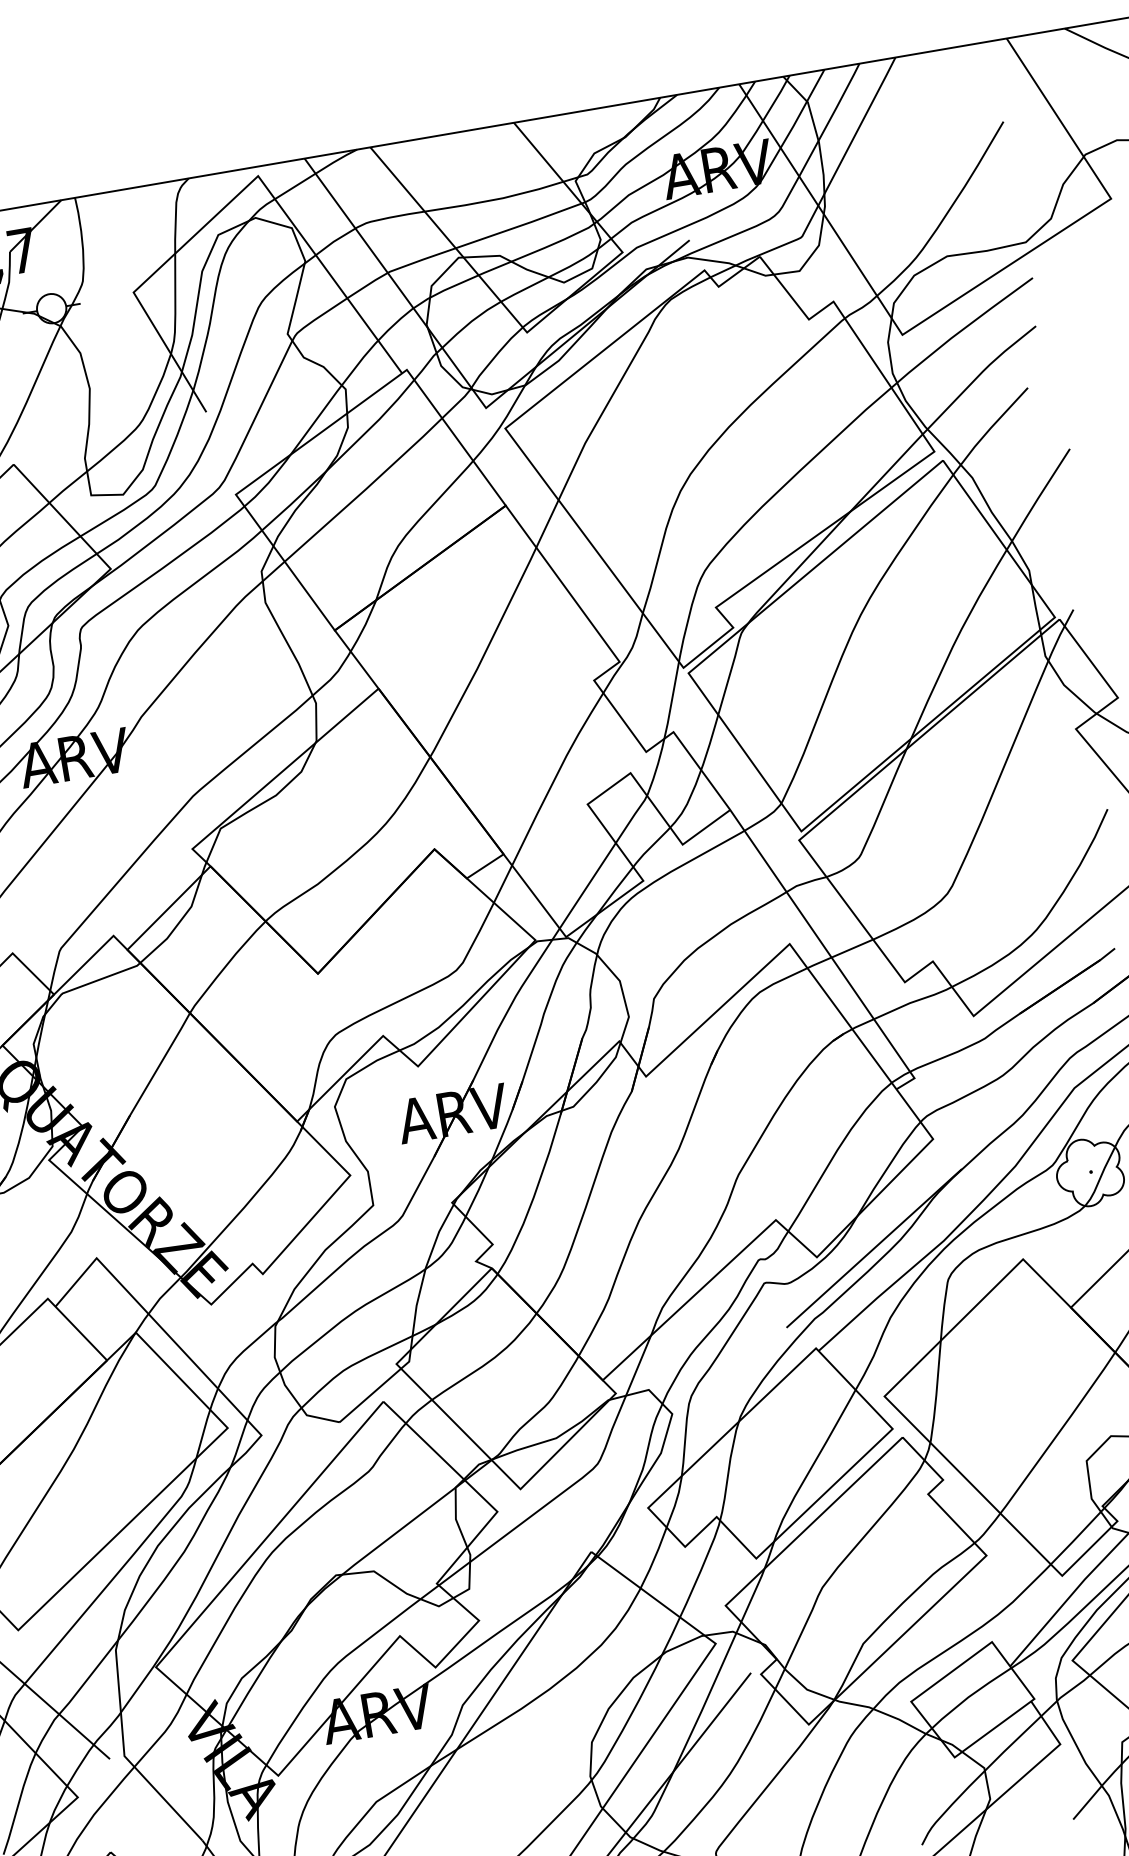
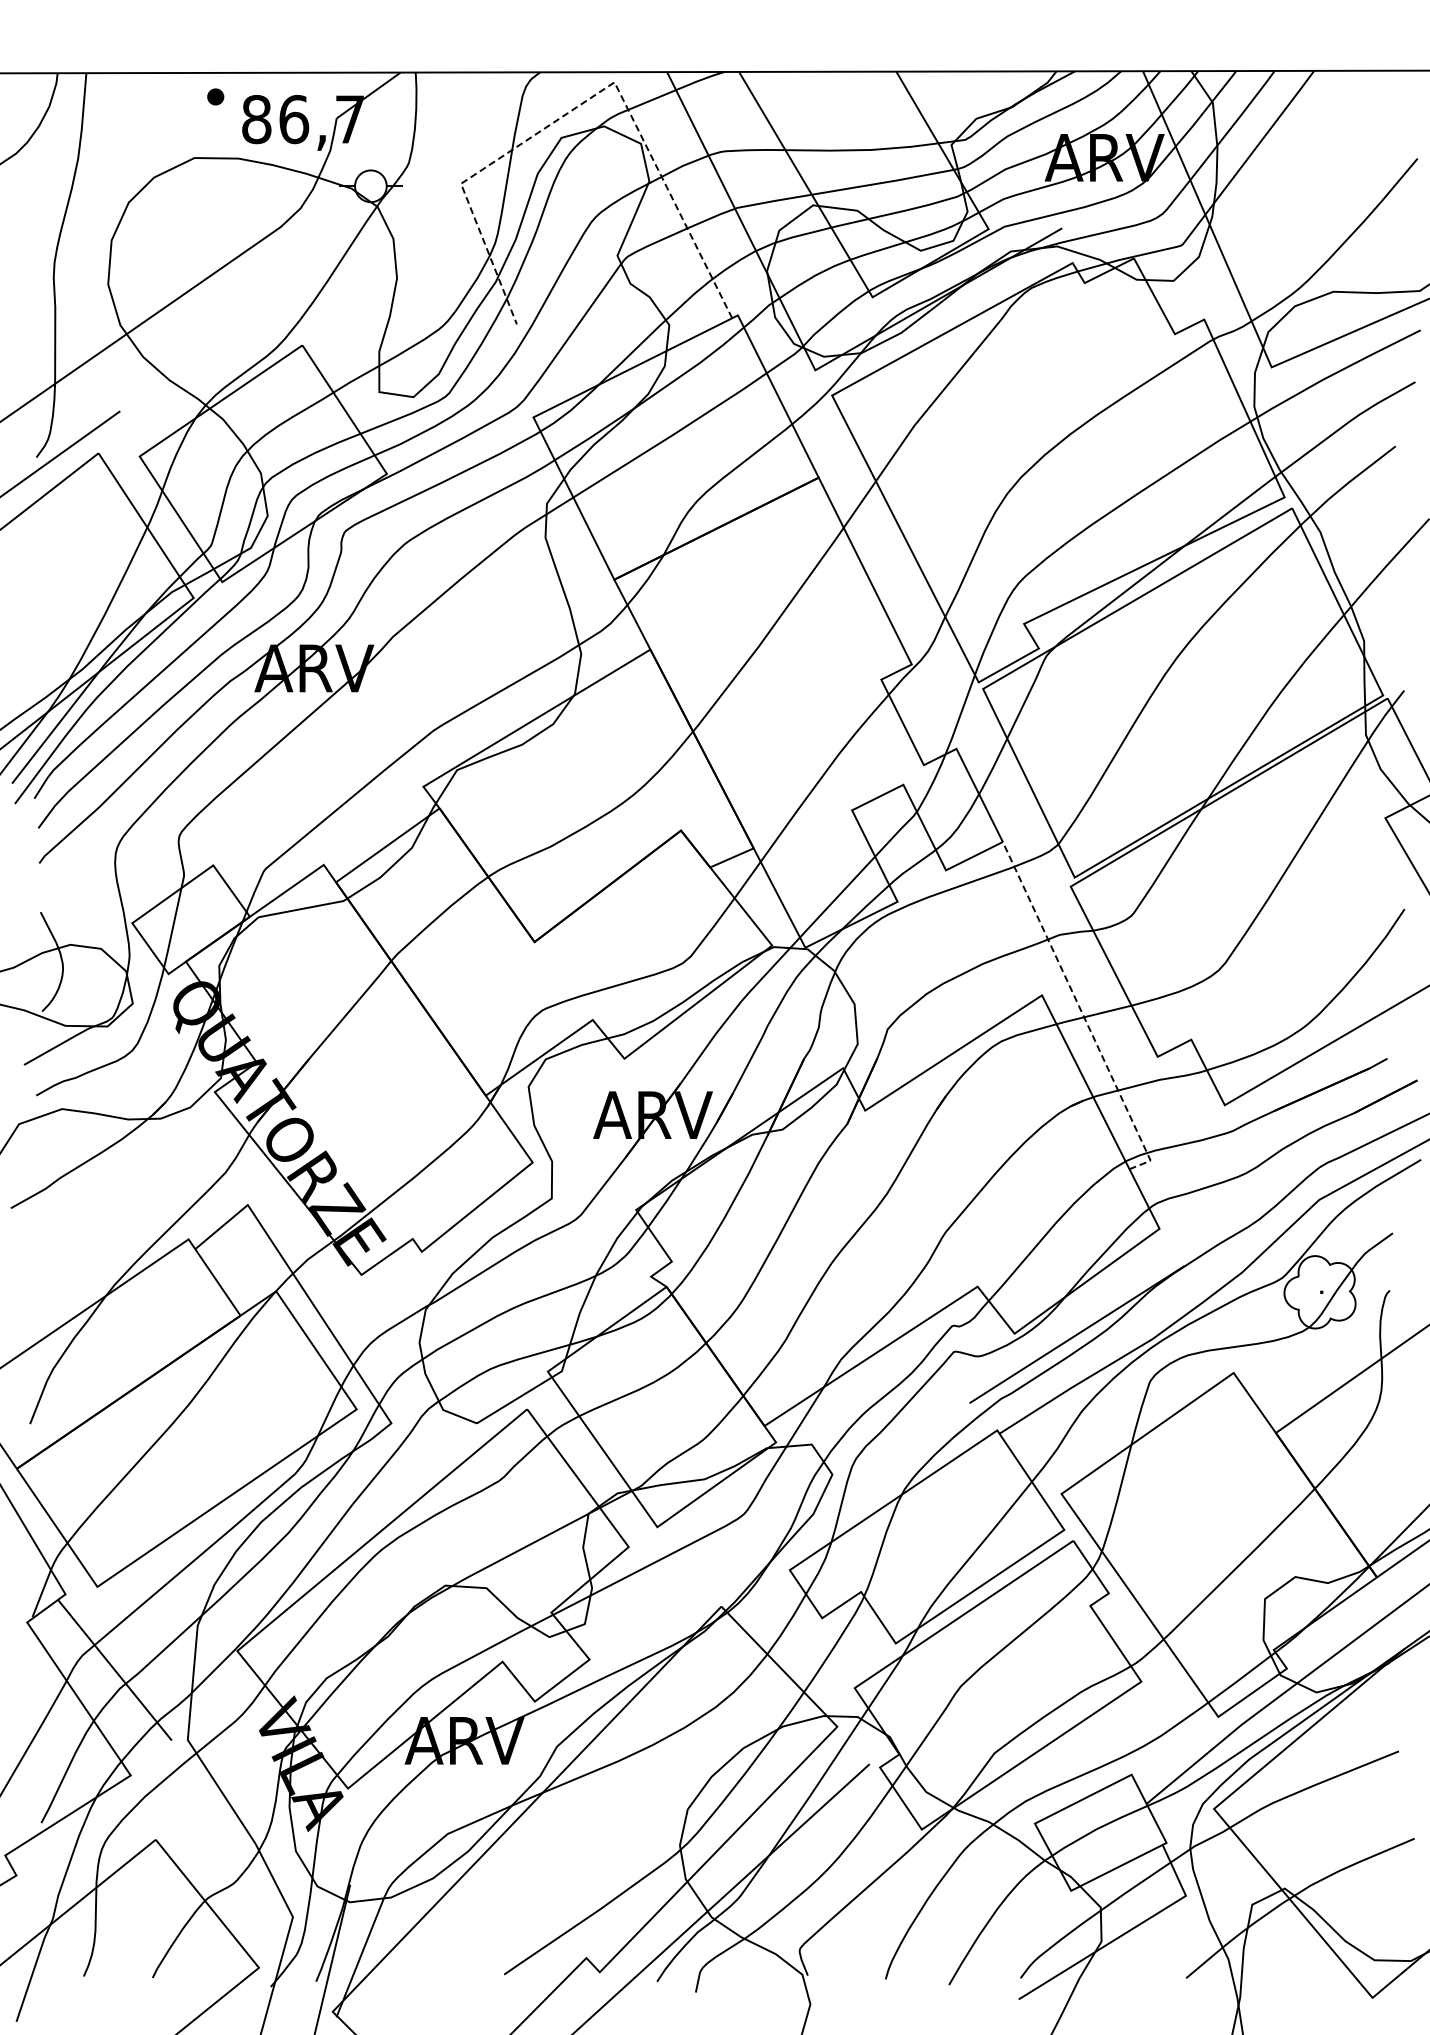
line: (233, 199) -> (584, 102), solid -> dashed
line: (828, 953) -> (1081, 1012), solid -> dashed

